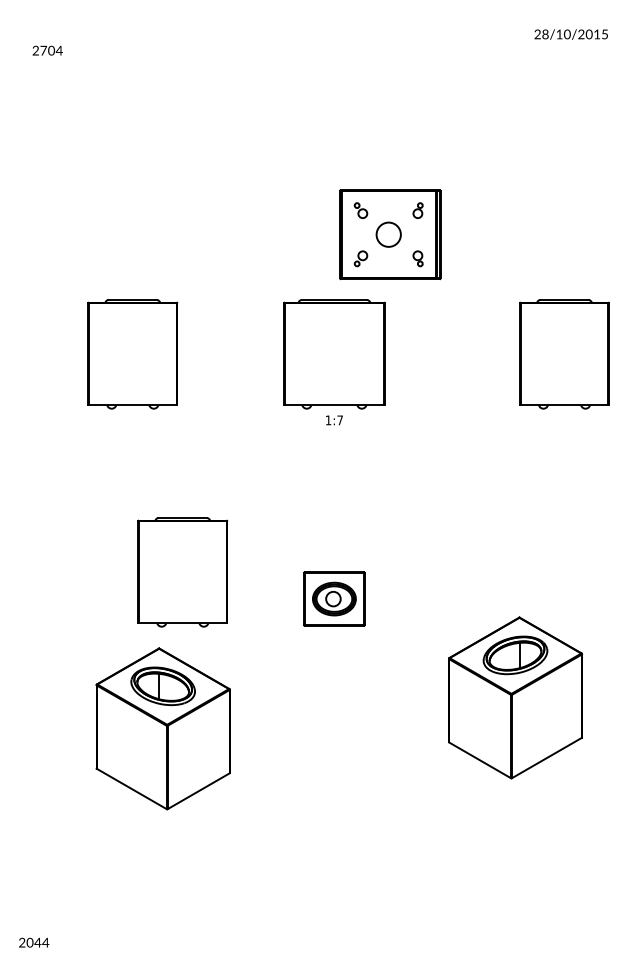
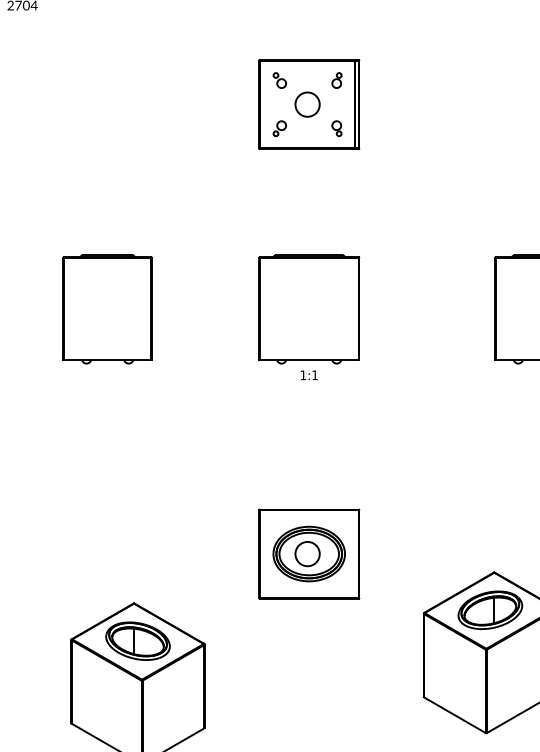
part: (390, 234) -> (309, 104), moved
text: (339, 420) -> (314, 375), 1:7 -> 1:1
part: (182, 572) -> (157, 527), removed
part: (334, 598) -> (309, 553), size x1.67

